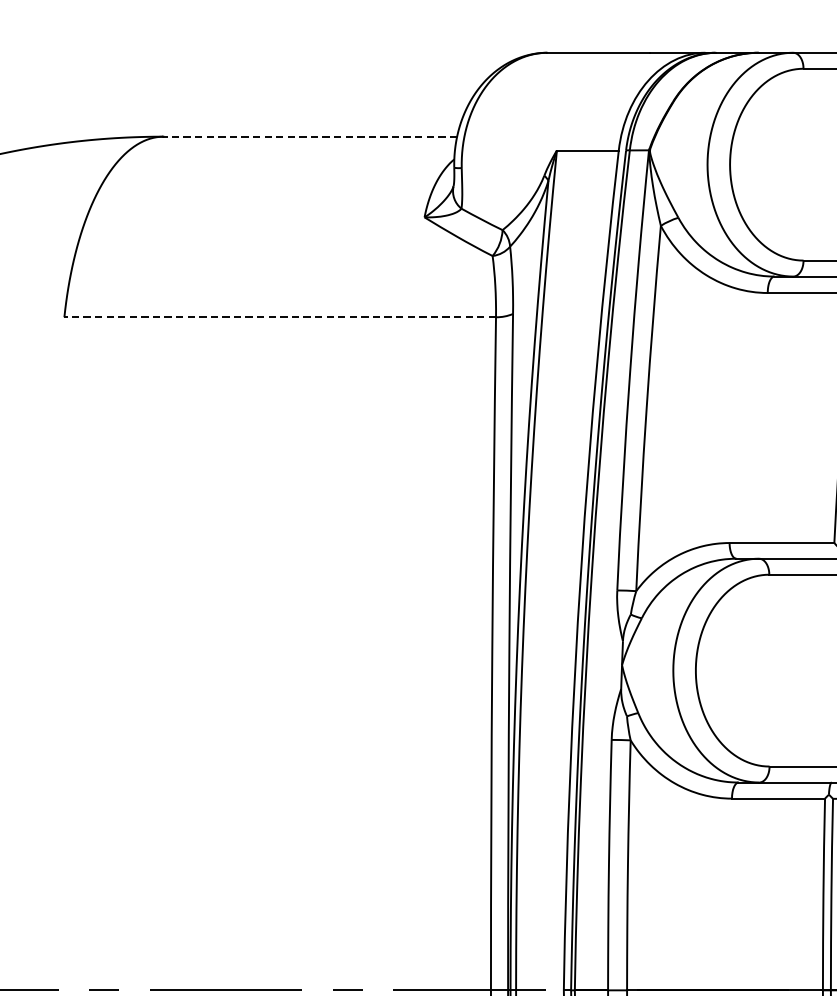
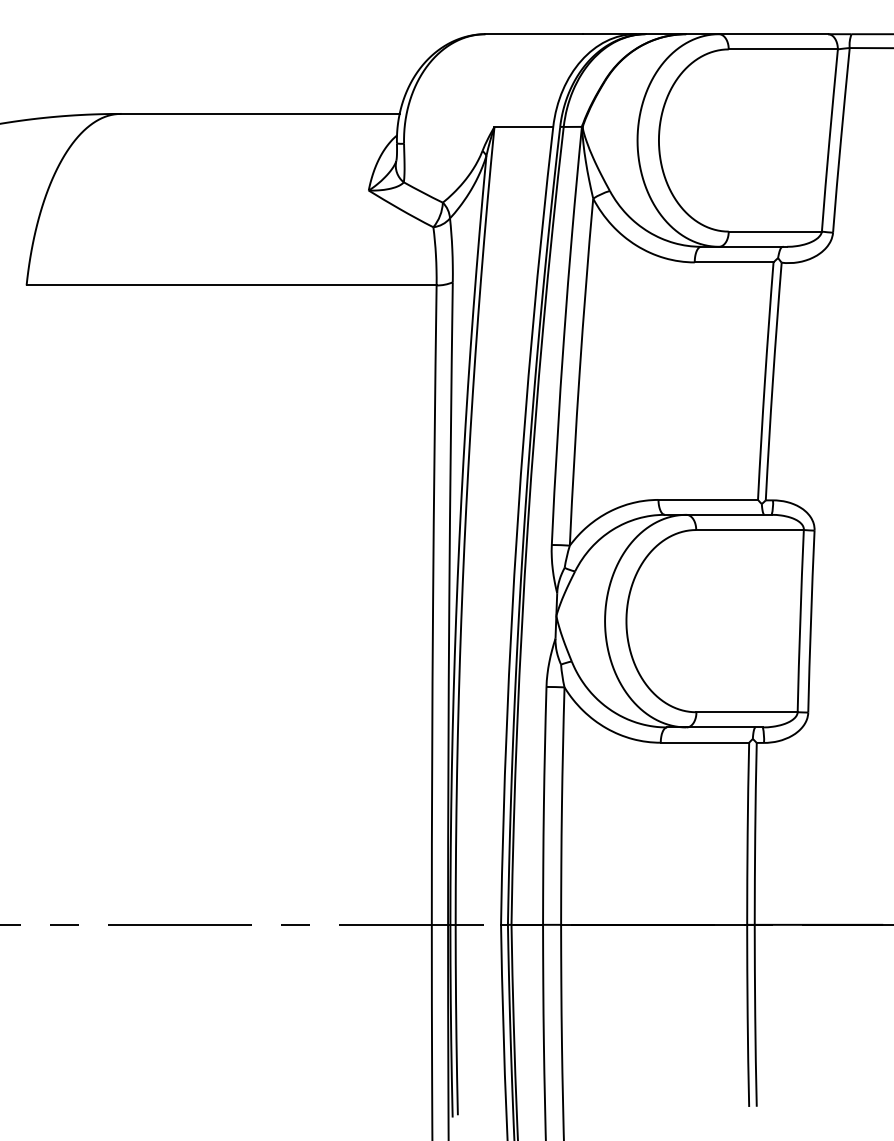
line: (310, 136) -> (260, 113), dashed -> solid
line: (280, 317) -> (231, 285), dashed -> solid

